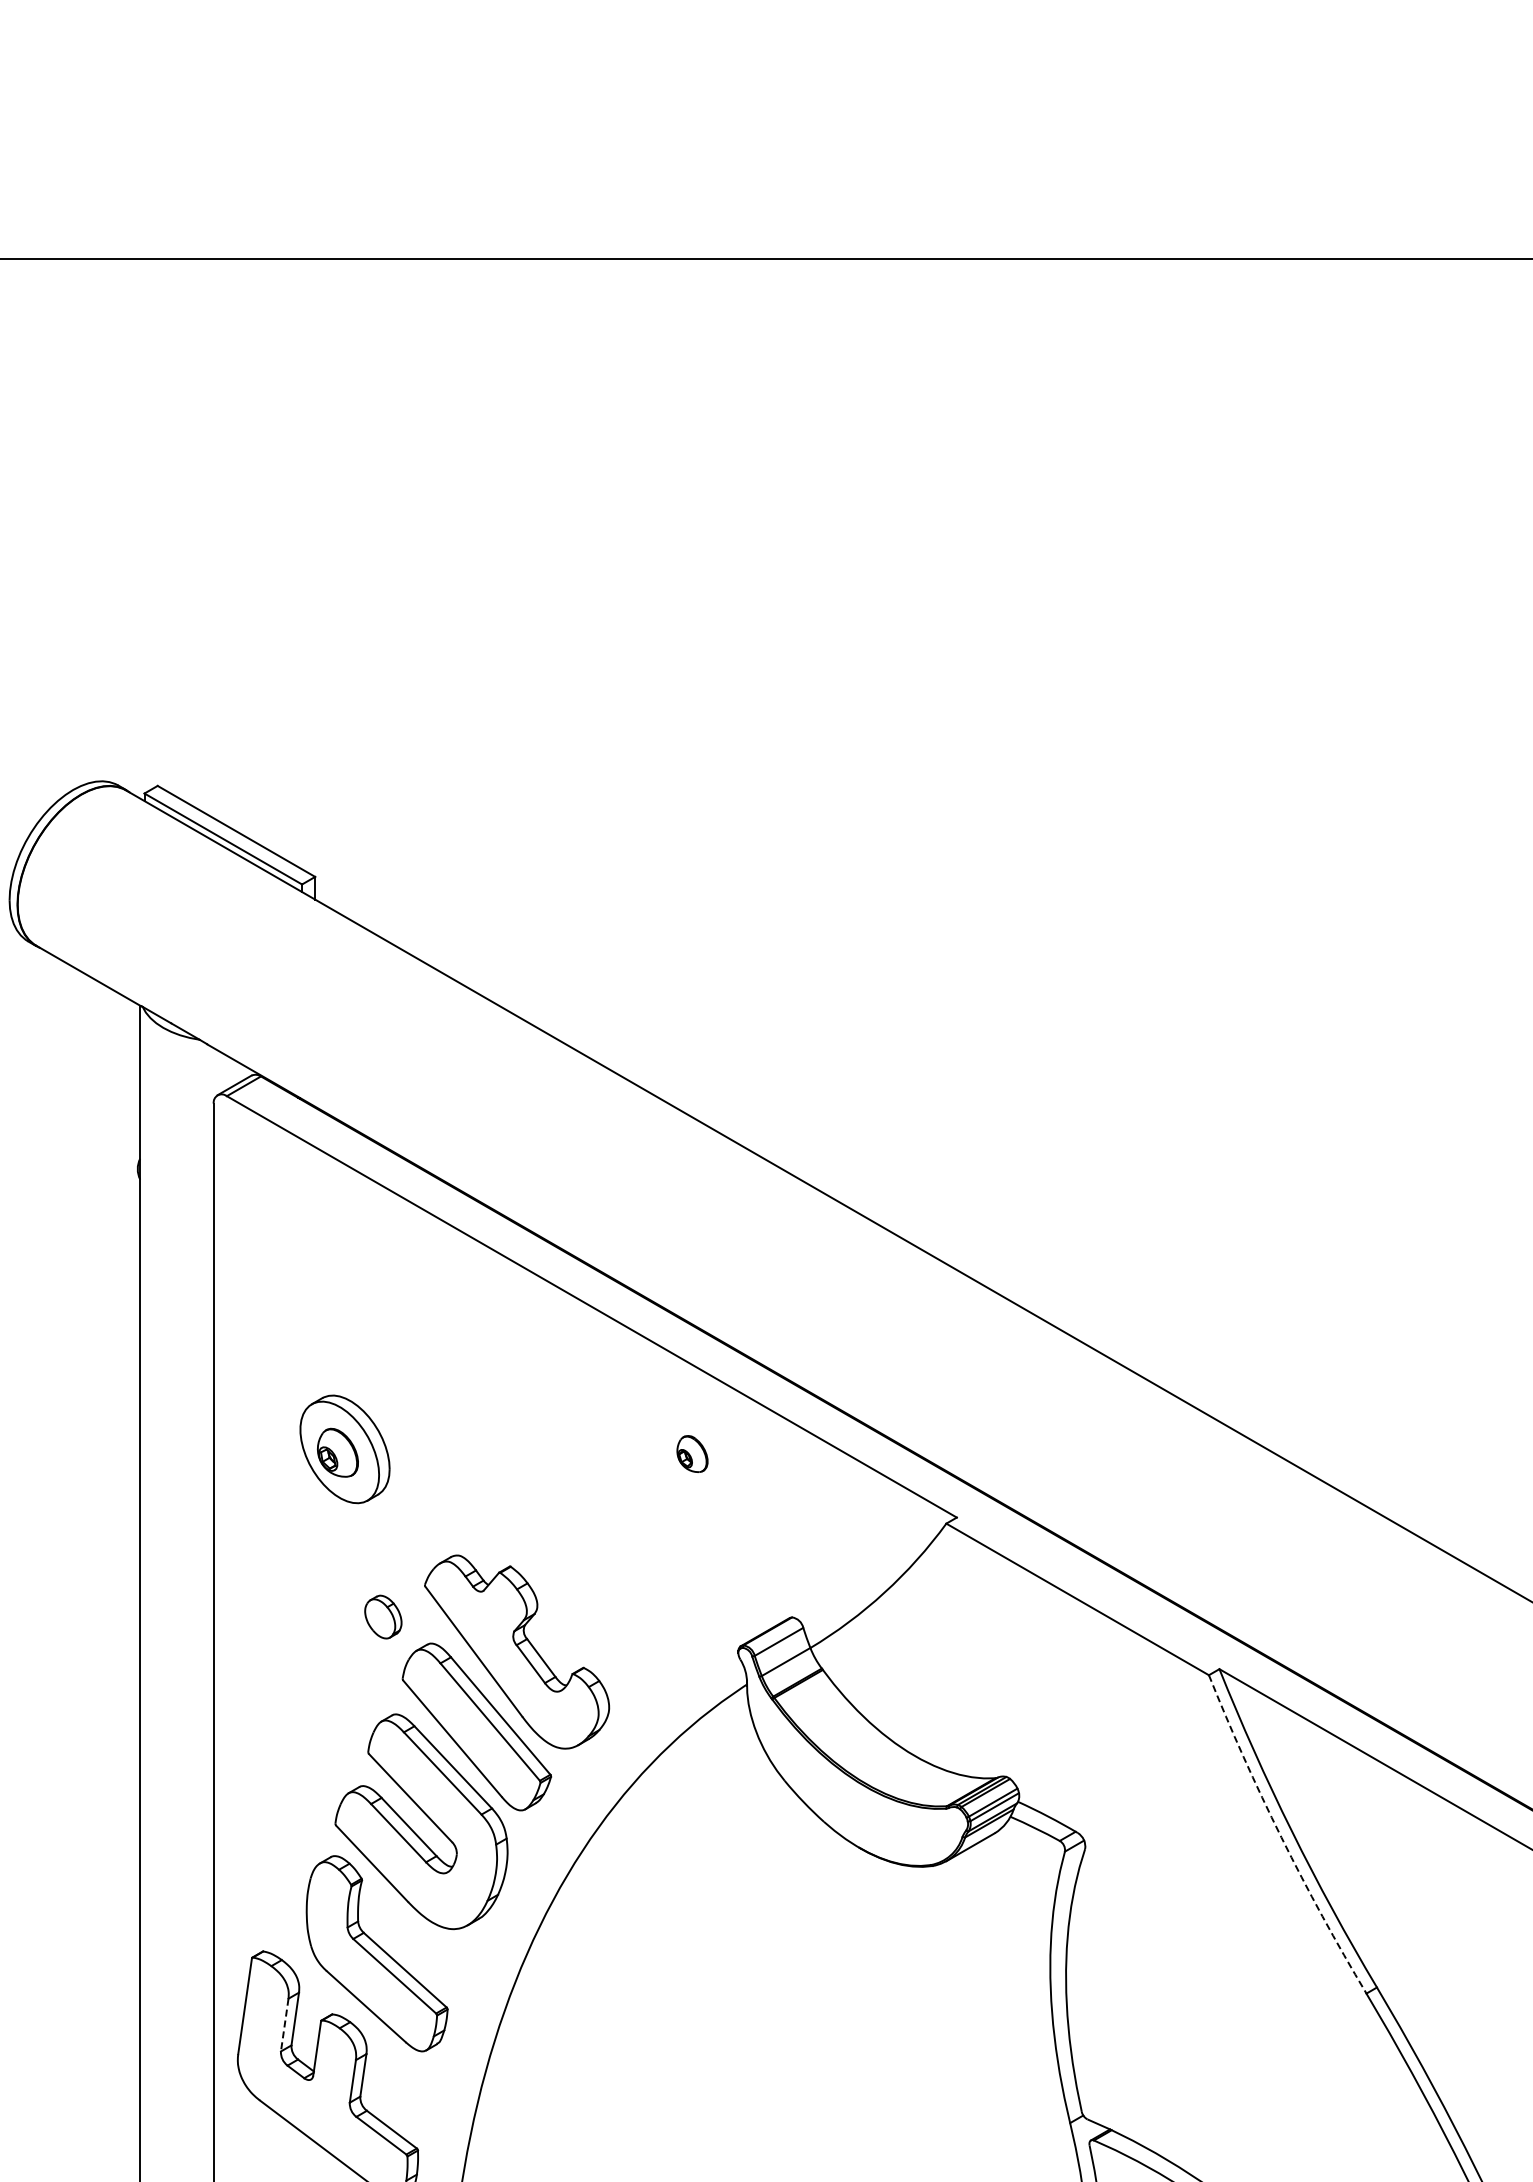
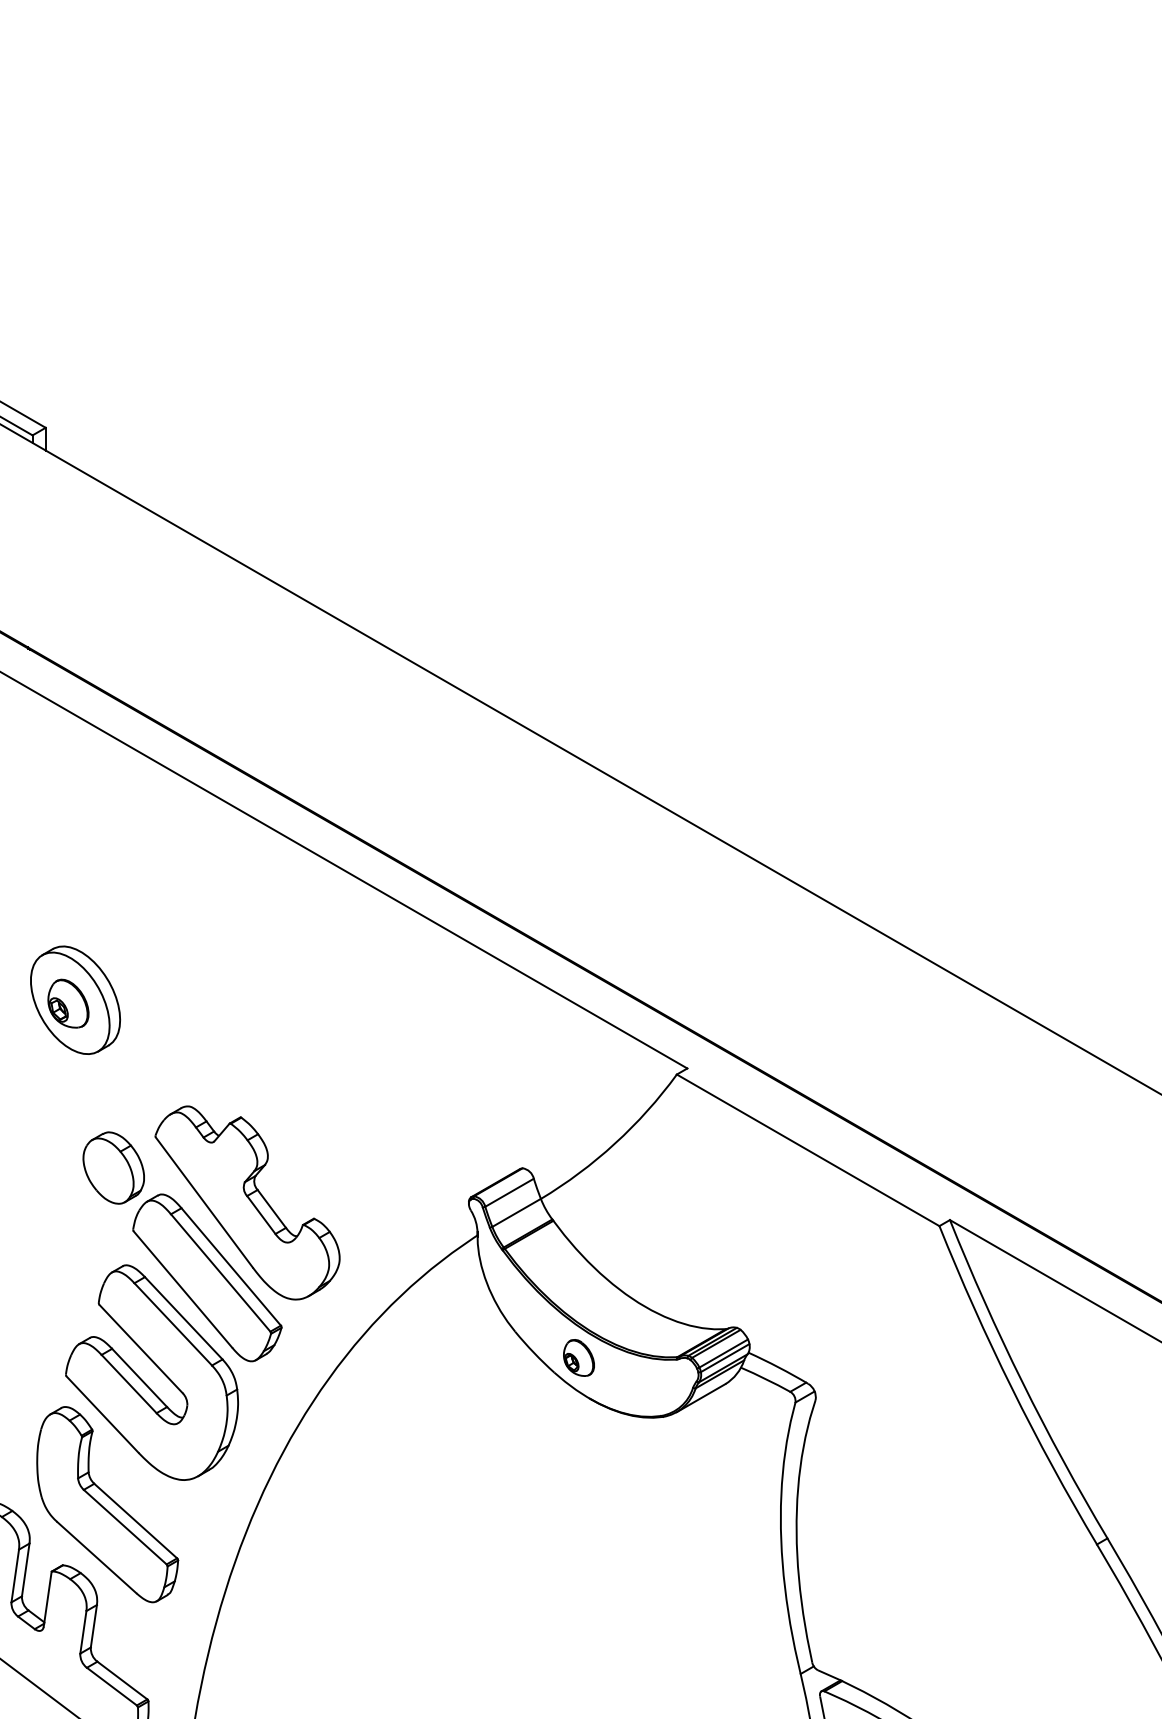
part: (692, 1453) -> (579, 1357), moved
part: (383, 1616) -> (114, 1167), size x1.67
arc: (1281, 1837) -> (1012, 1388), dashed -> solid
line: (284, 2025) -> (15, 1576), dashed -> solid

